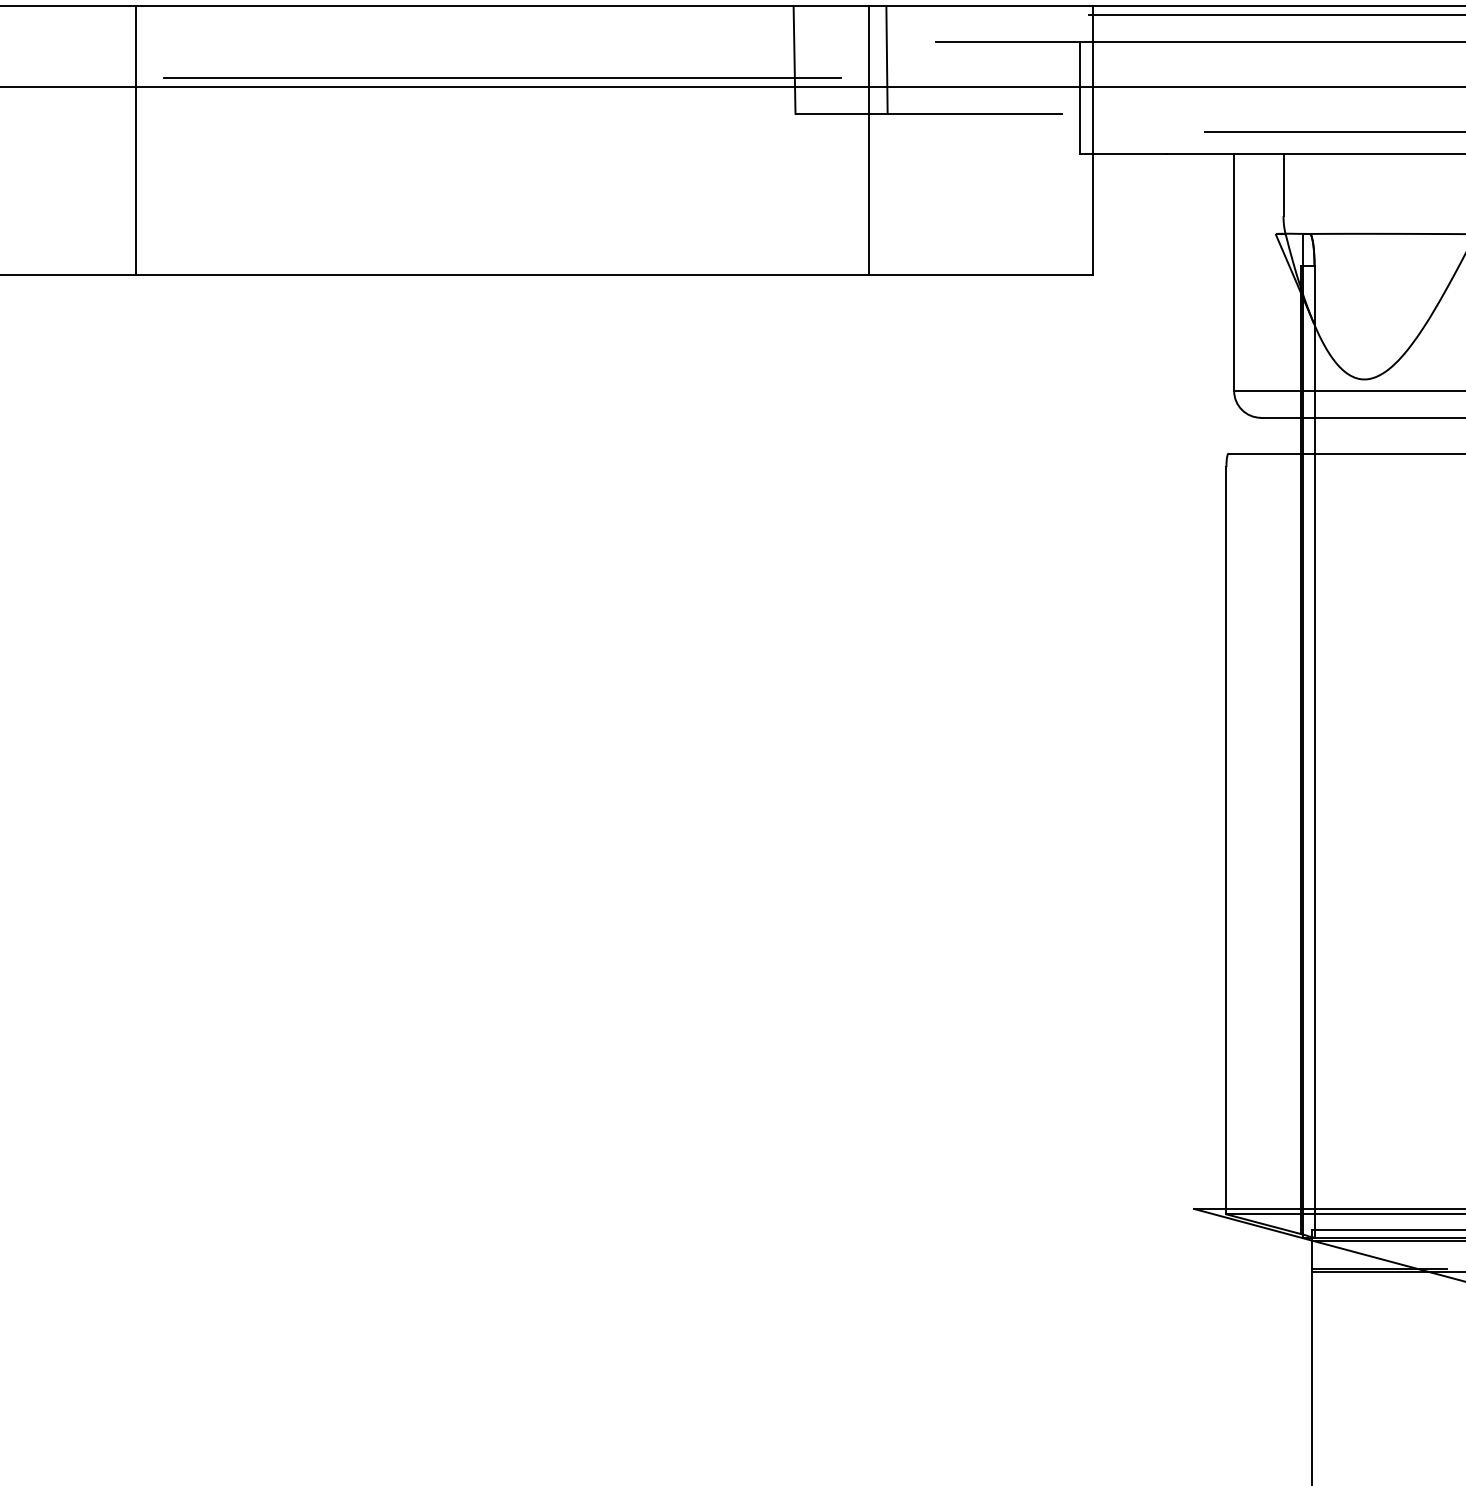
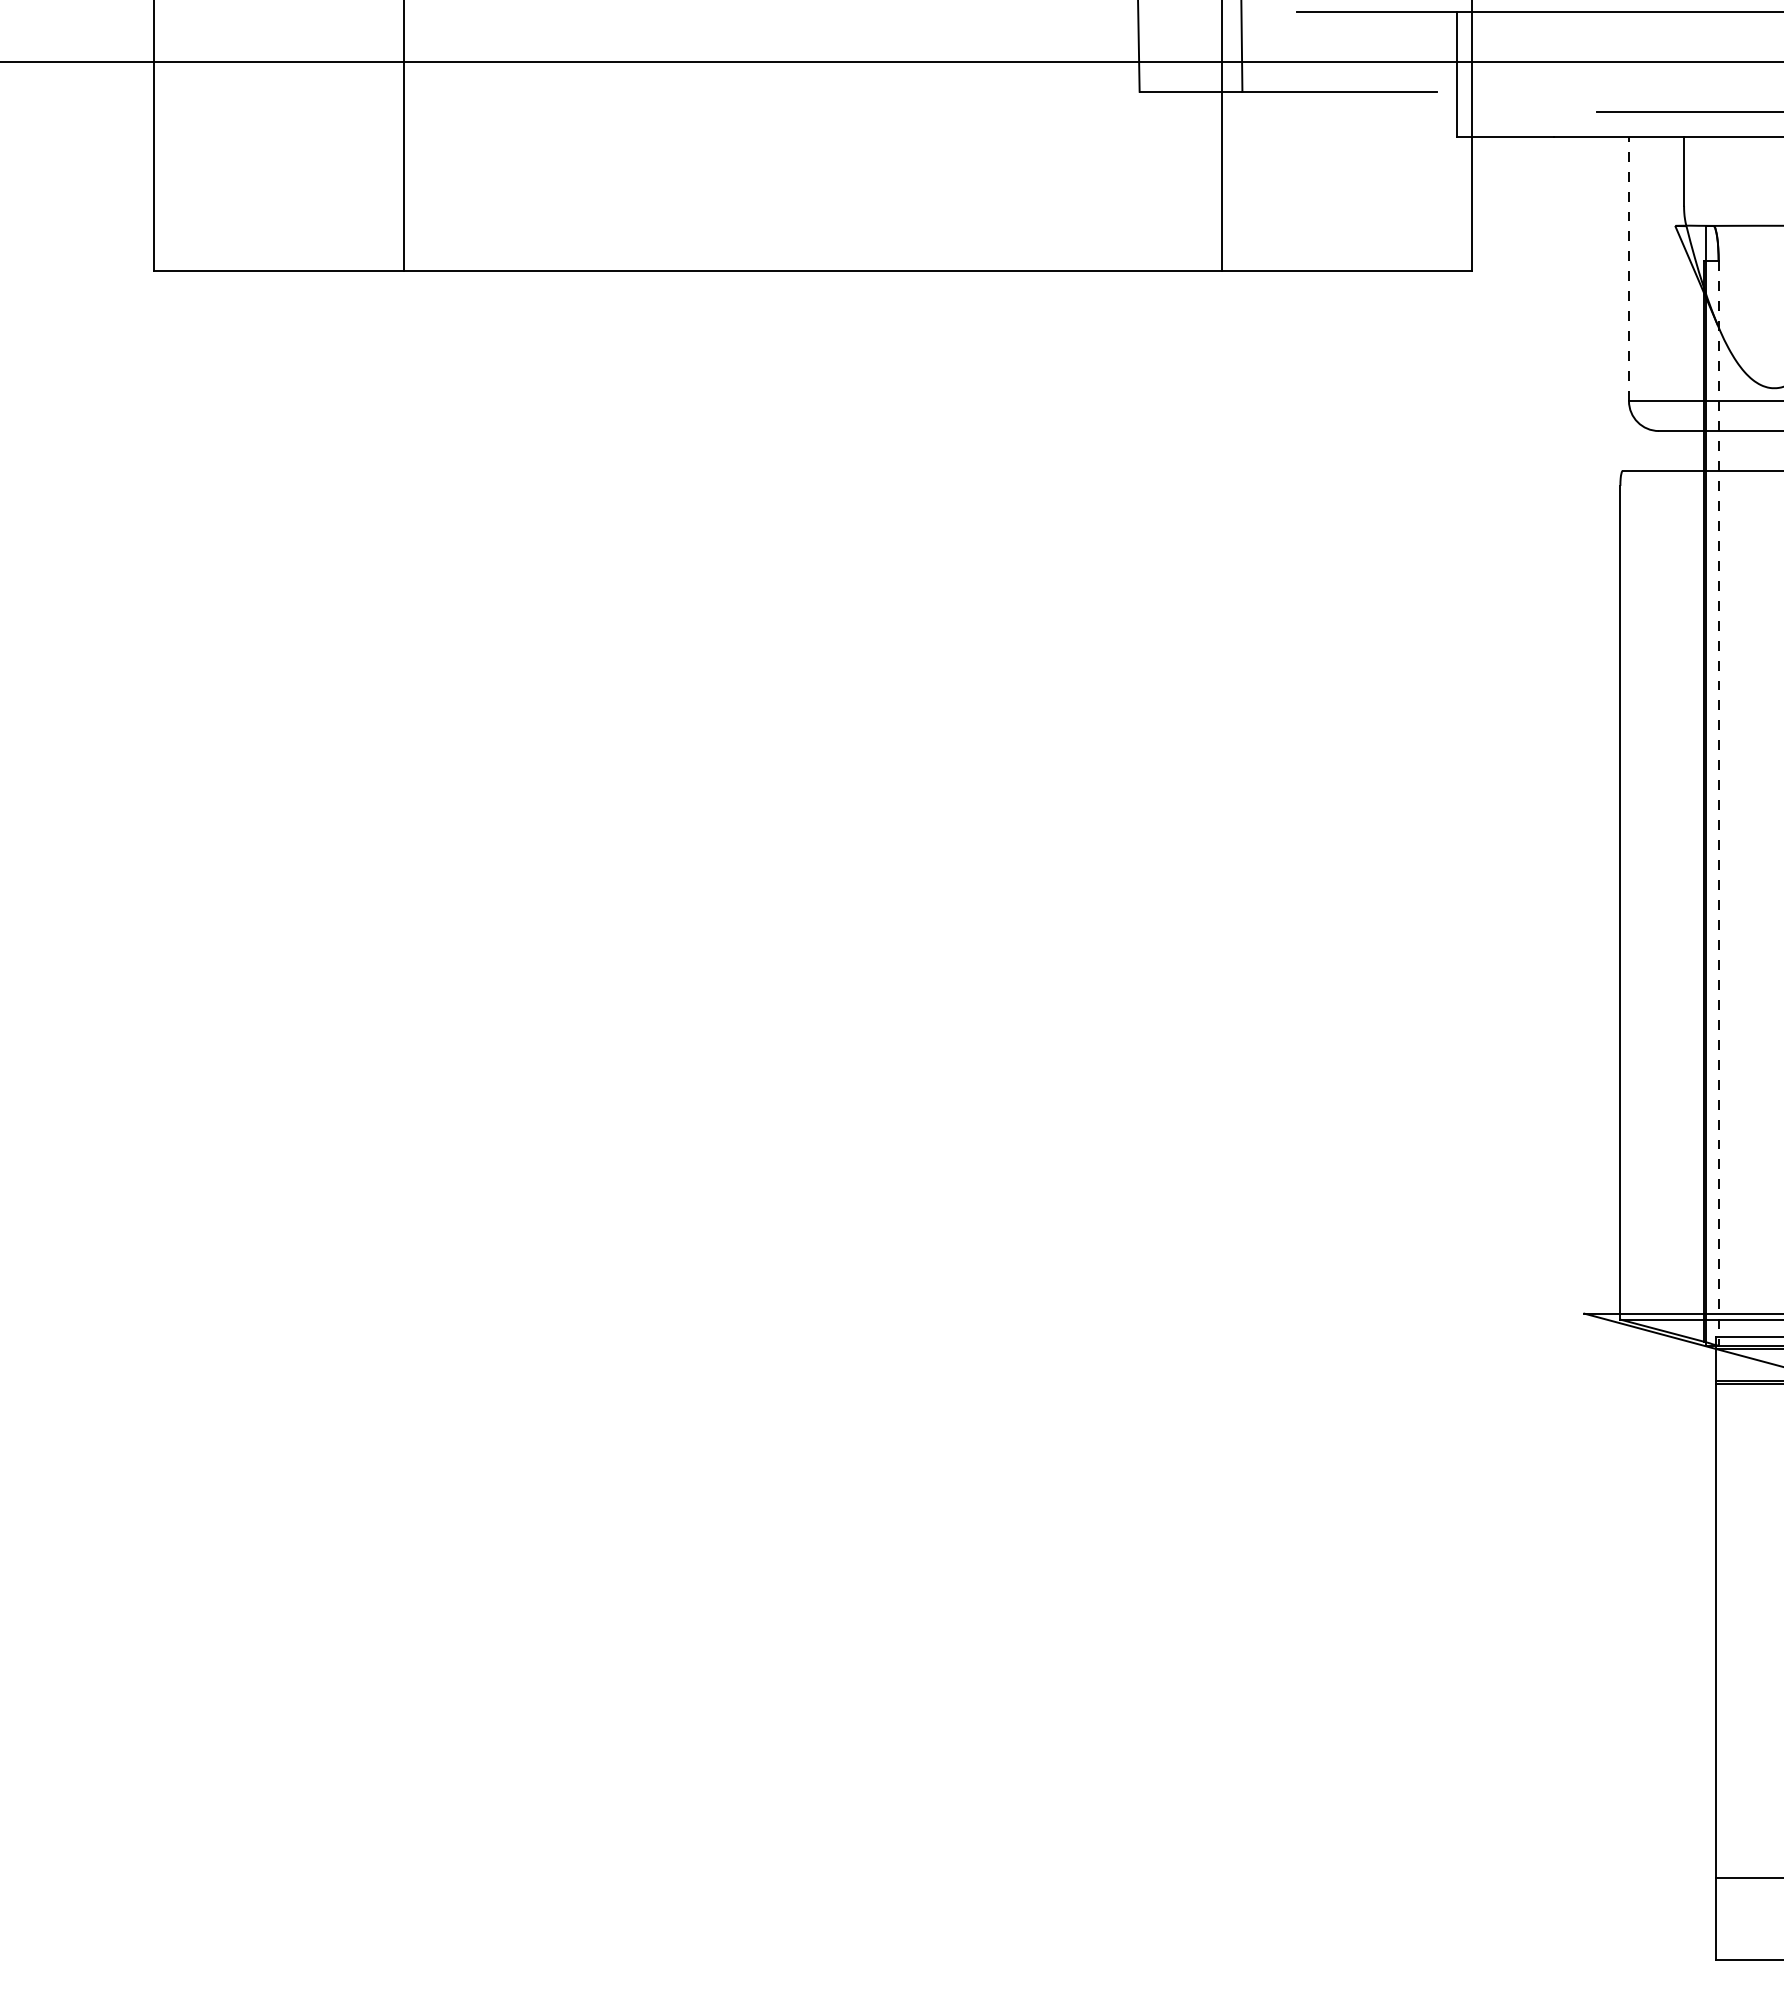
line: (502, 77) -> (812, 51), removed
line: (1233, 272) -> (1628, 268), solid -> dashed
line: (1314, 752) -> (1718, 804), solid -> dashed

